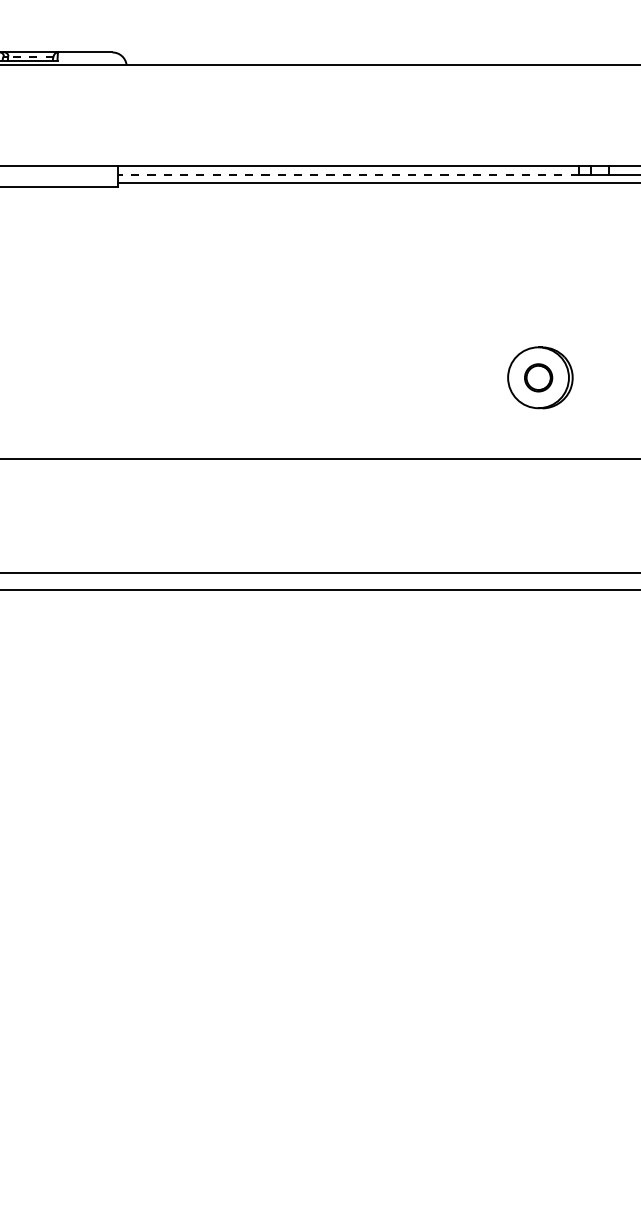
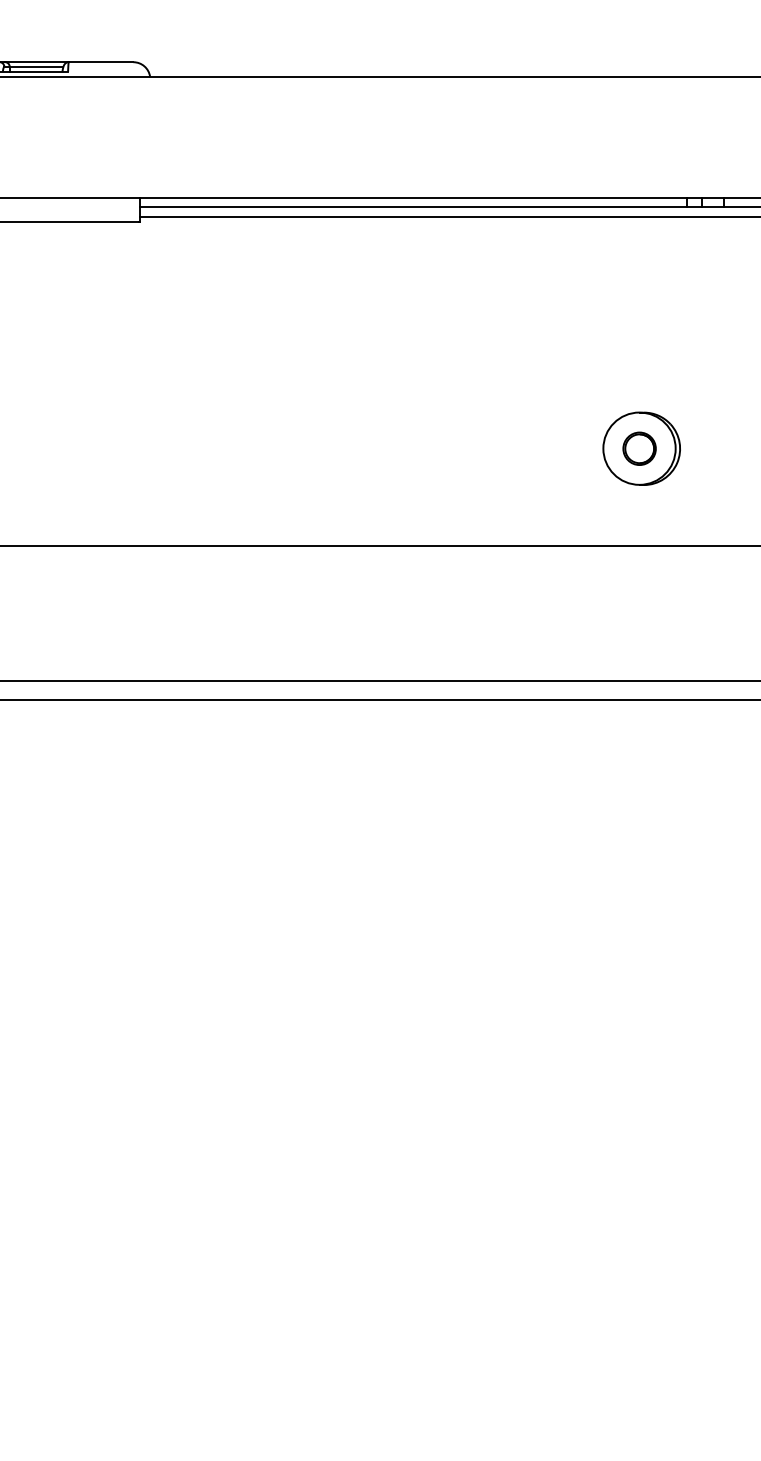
line: (31, 56) -> (37, 67), dashed -> solid
line: (348, 174) -> (413, 207), dashed -> solid

